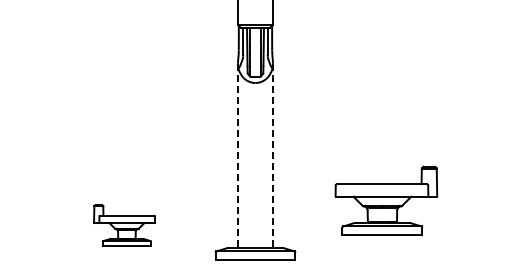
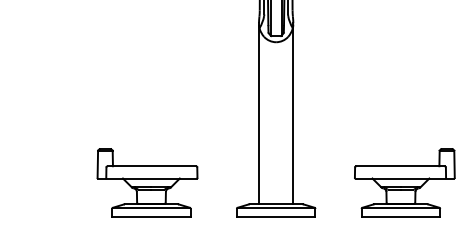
line: (238, 156) -> (259, 114), dashed -> solid
line: (272, 156) -> (292, 114), dashed -> solid
part: (386, 200) -> (404, 182), moved
part: (124, 225) -> (147, 182), size x1.67

